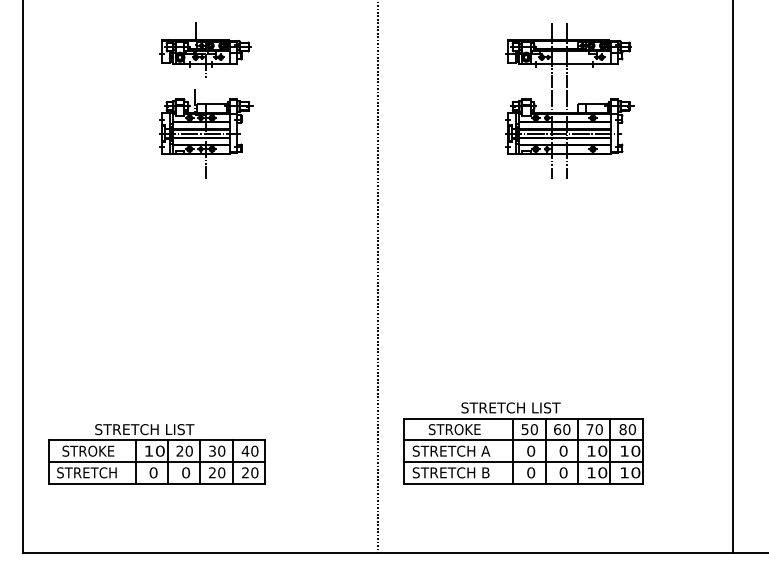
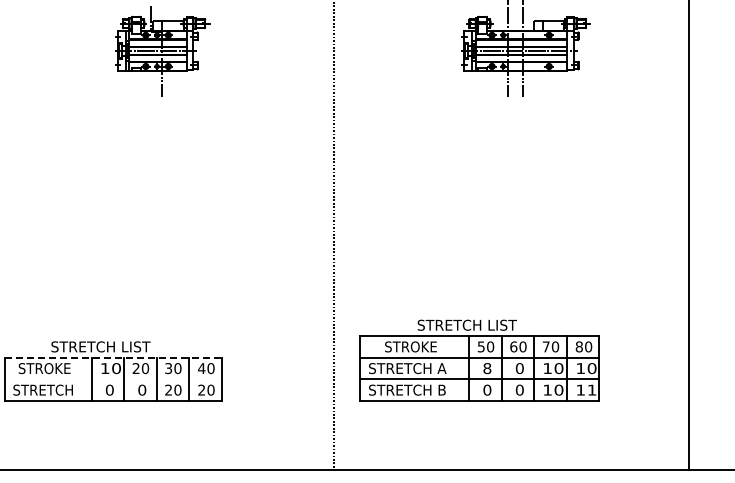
line: (157, 440) -> (113, 357), solid -> dashed
text: (531, 451) -> (487, 368), 0 -> 8
line: (157, 462) -> (113, 379), removed
text: (635, 472) -> (591, 389), 10 -> 11

